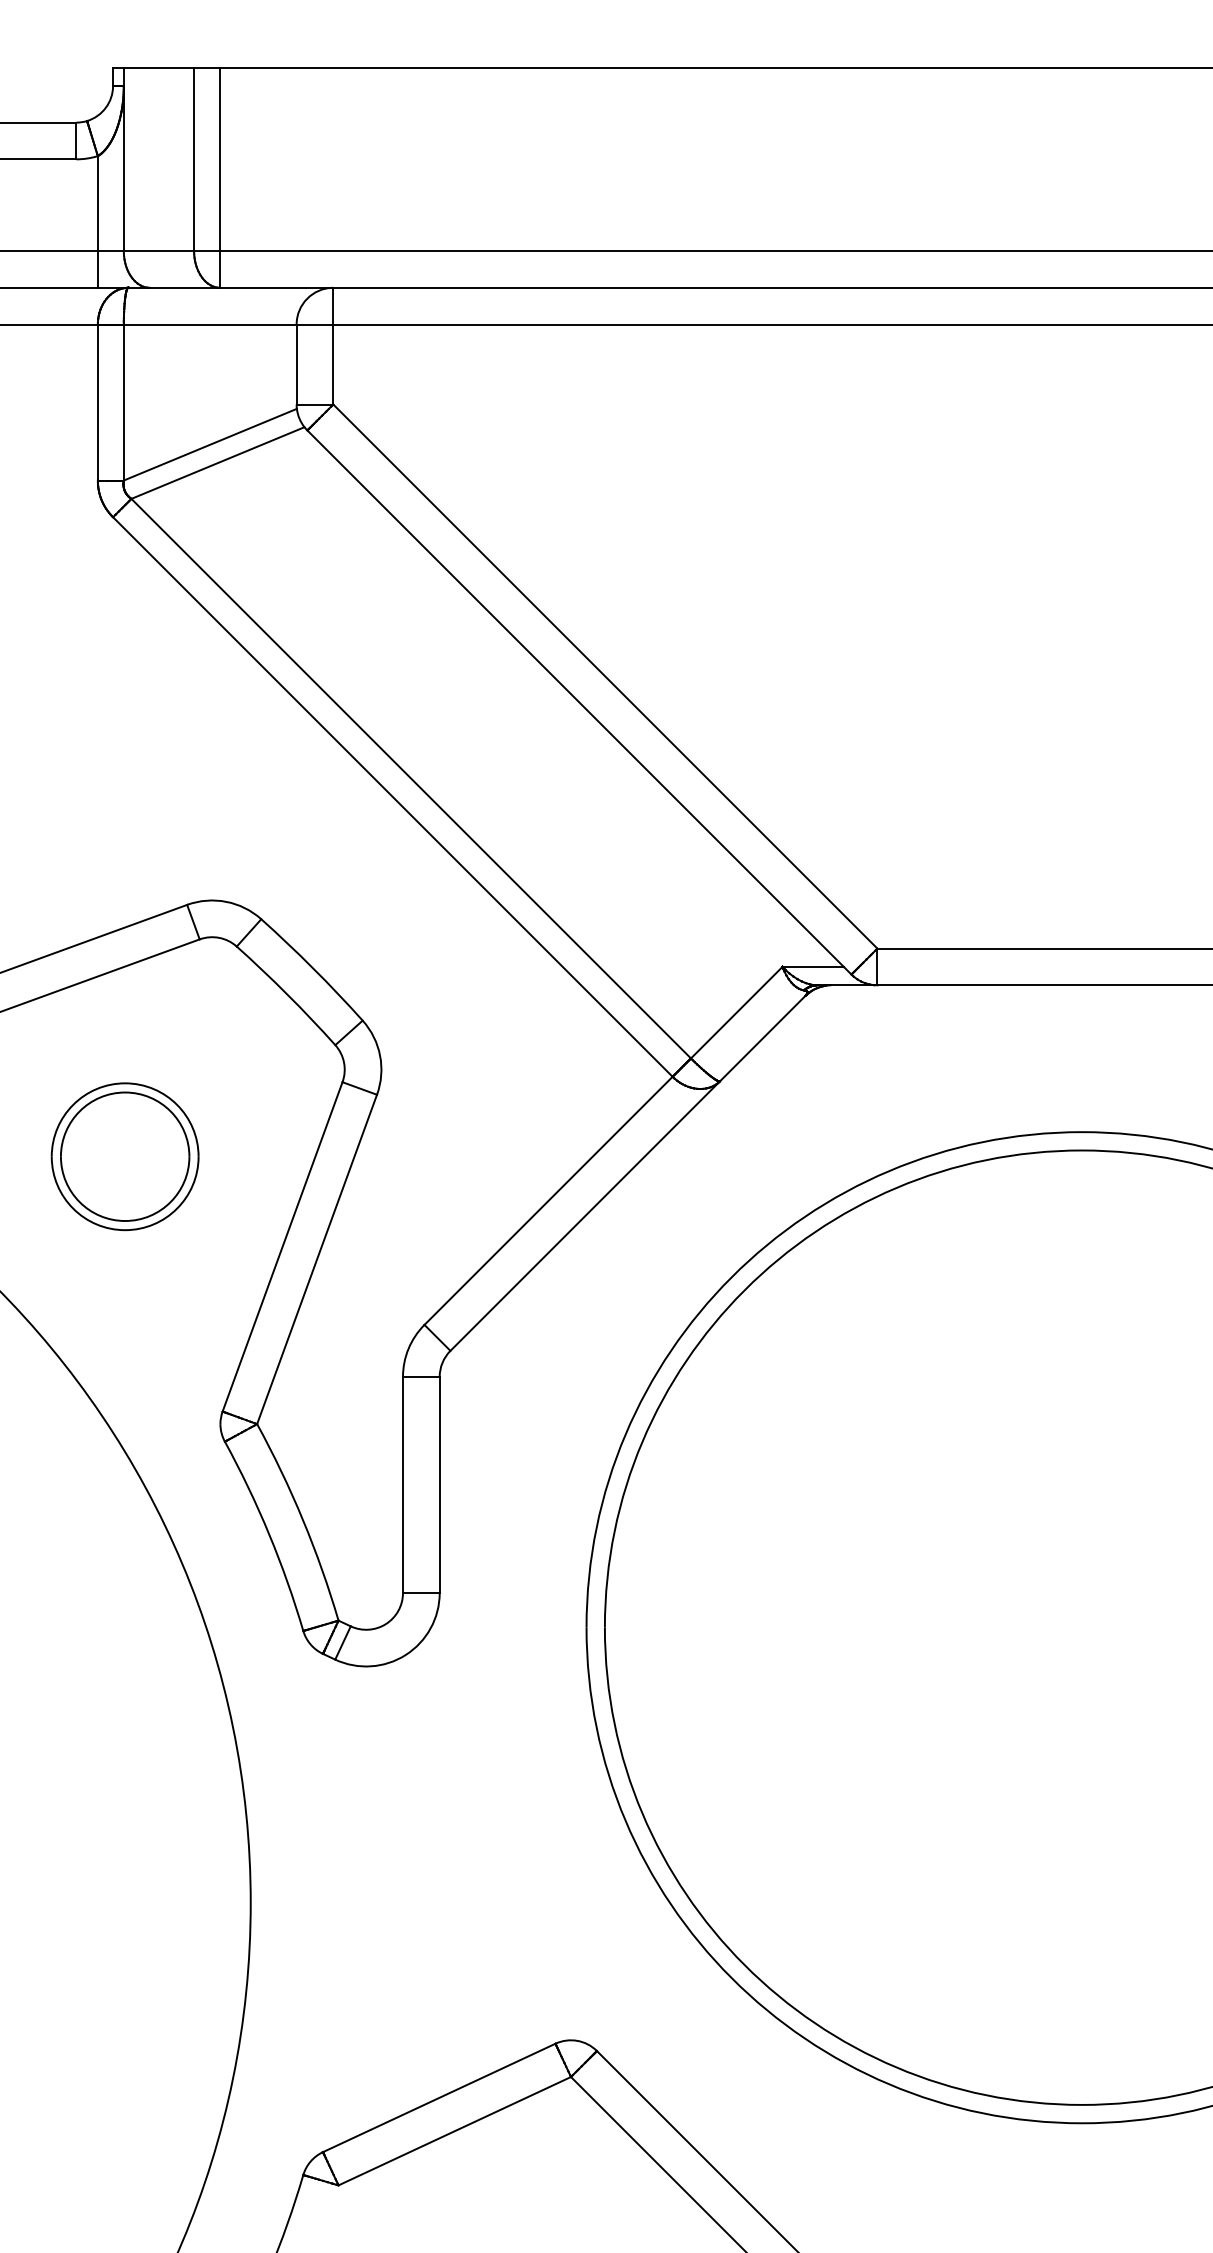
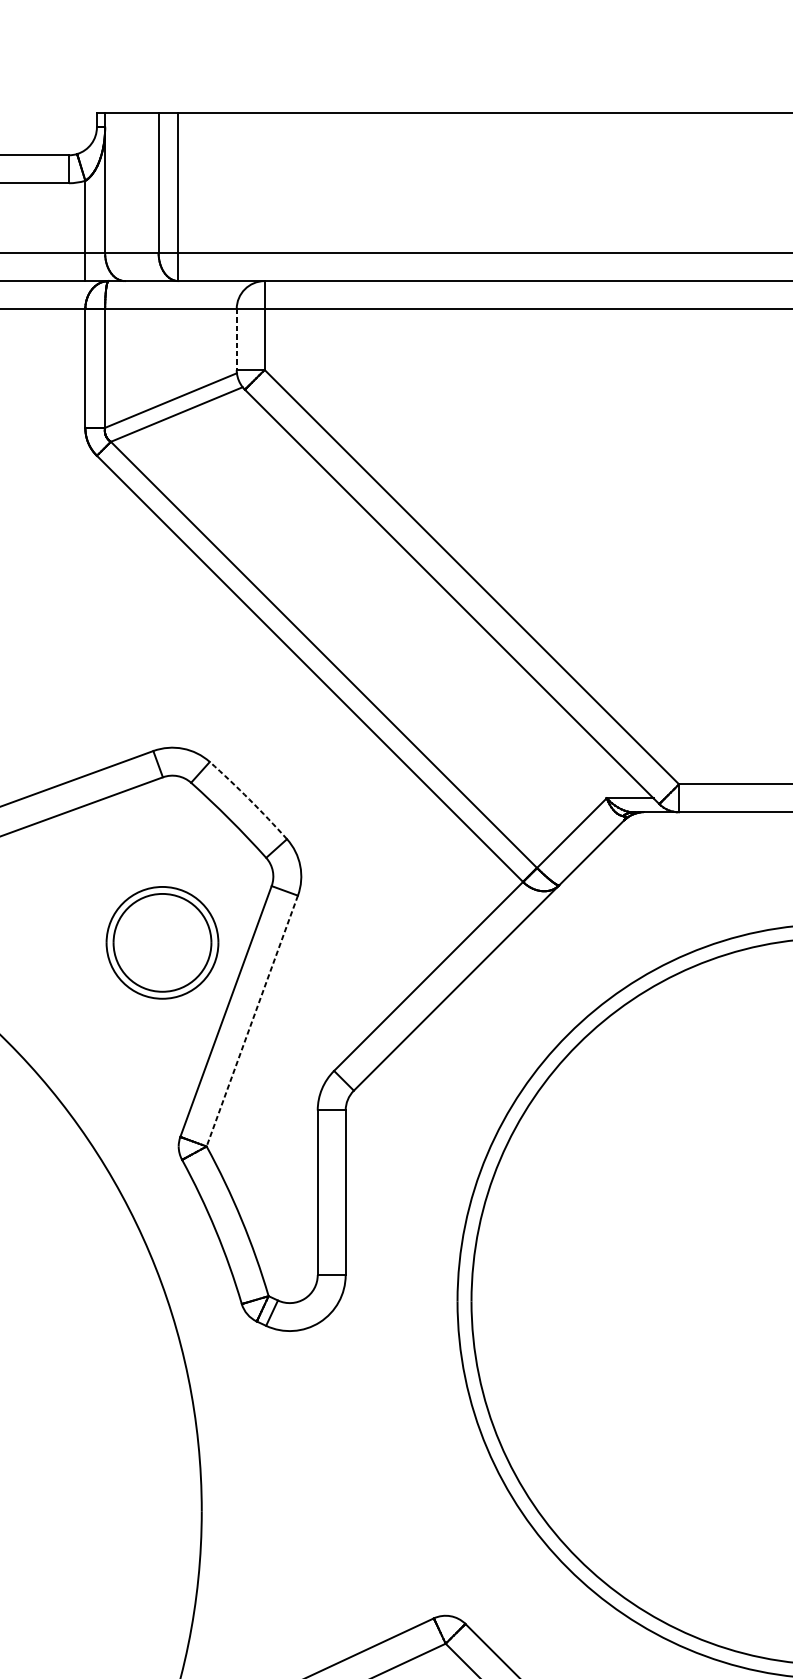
line: (296, 364) -> (236, 339), solid -> dashed
arc: (313, 968) -> (249, 799), solid -> dashed
part: (124, 1156) -> (161, 942), moved
line: (316, 1259) -> (251, 1021), solid -> dashed

